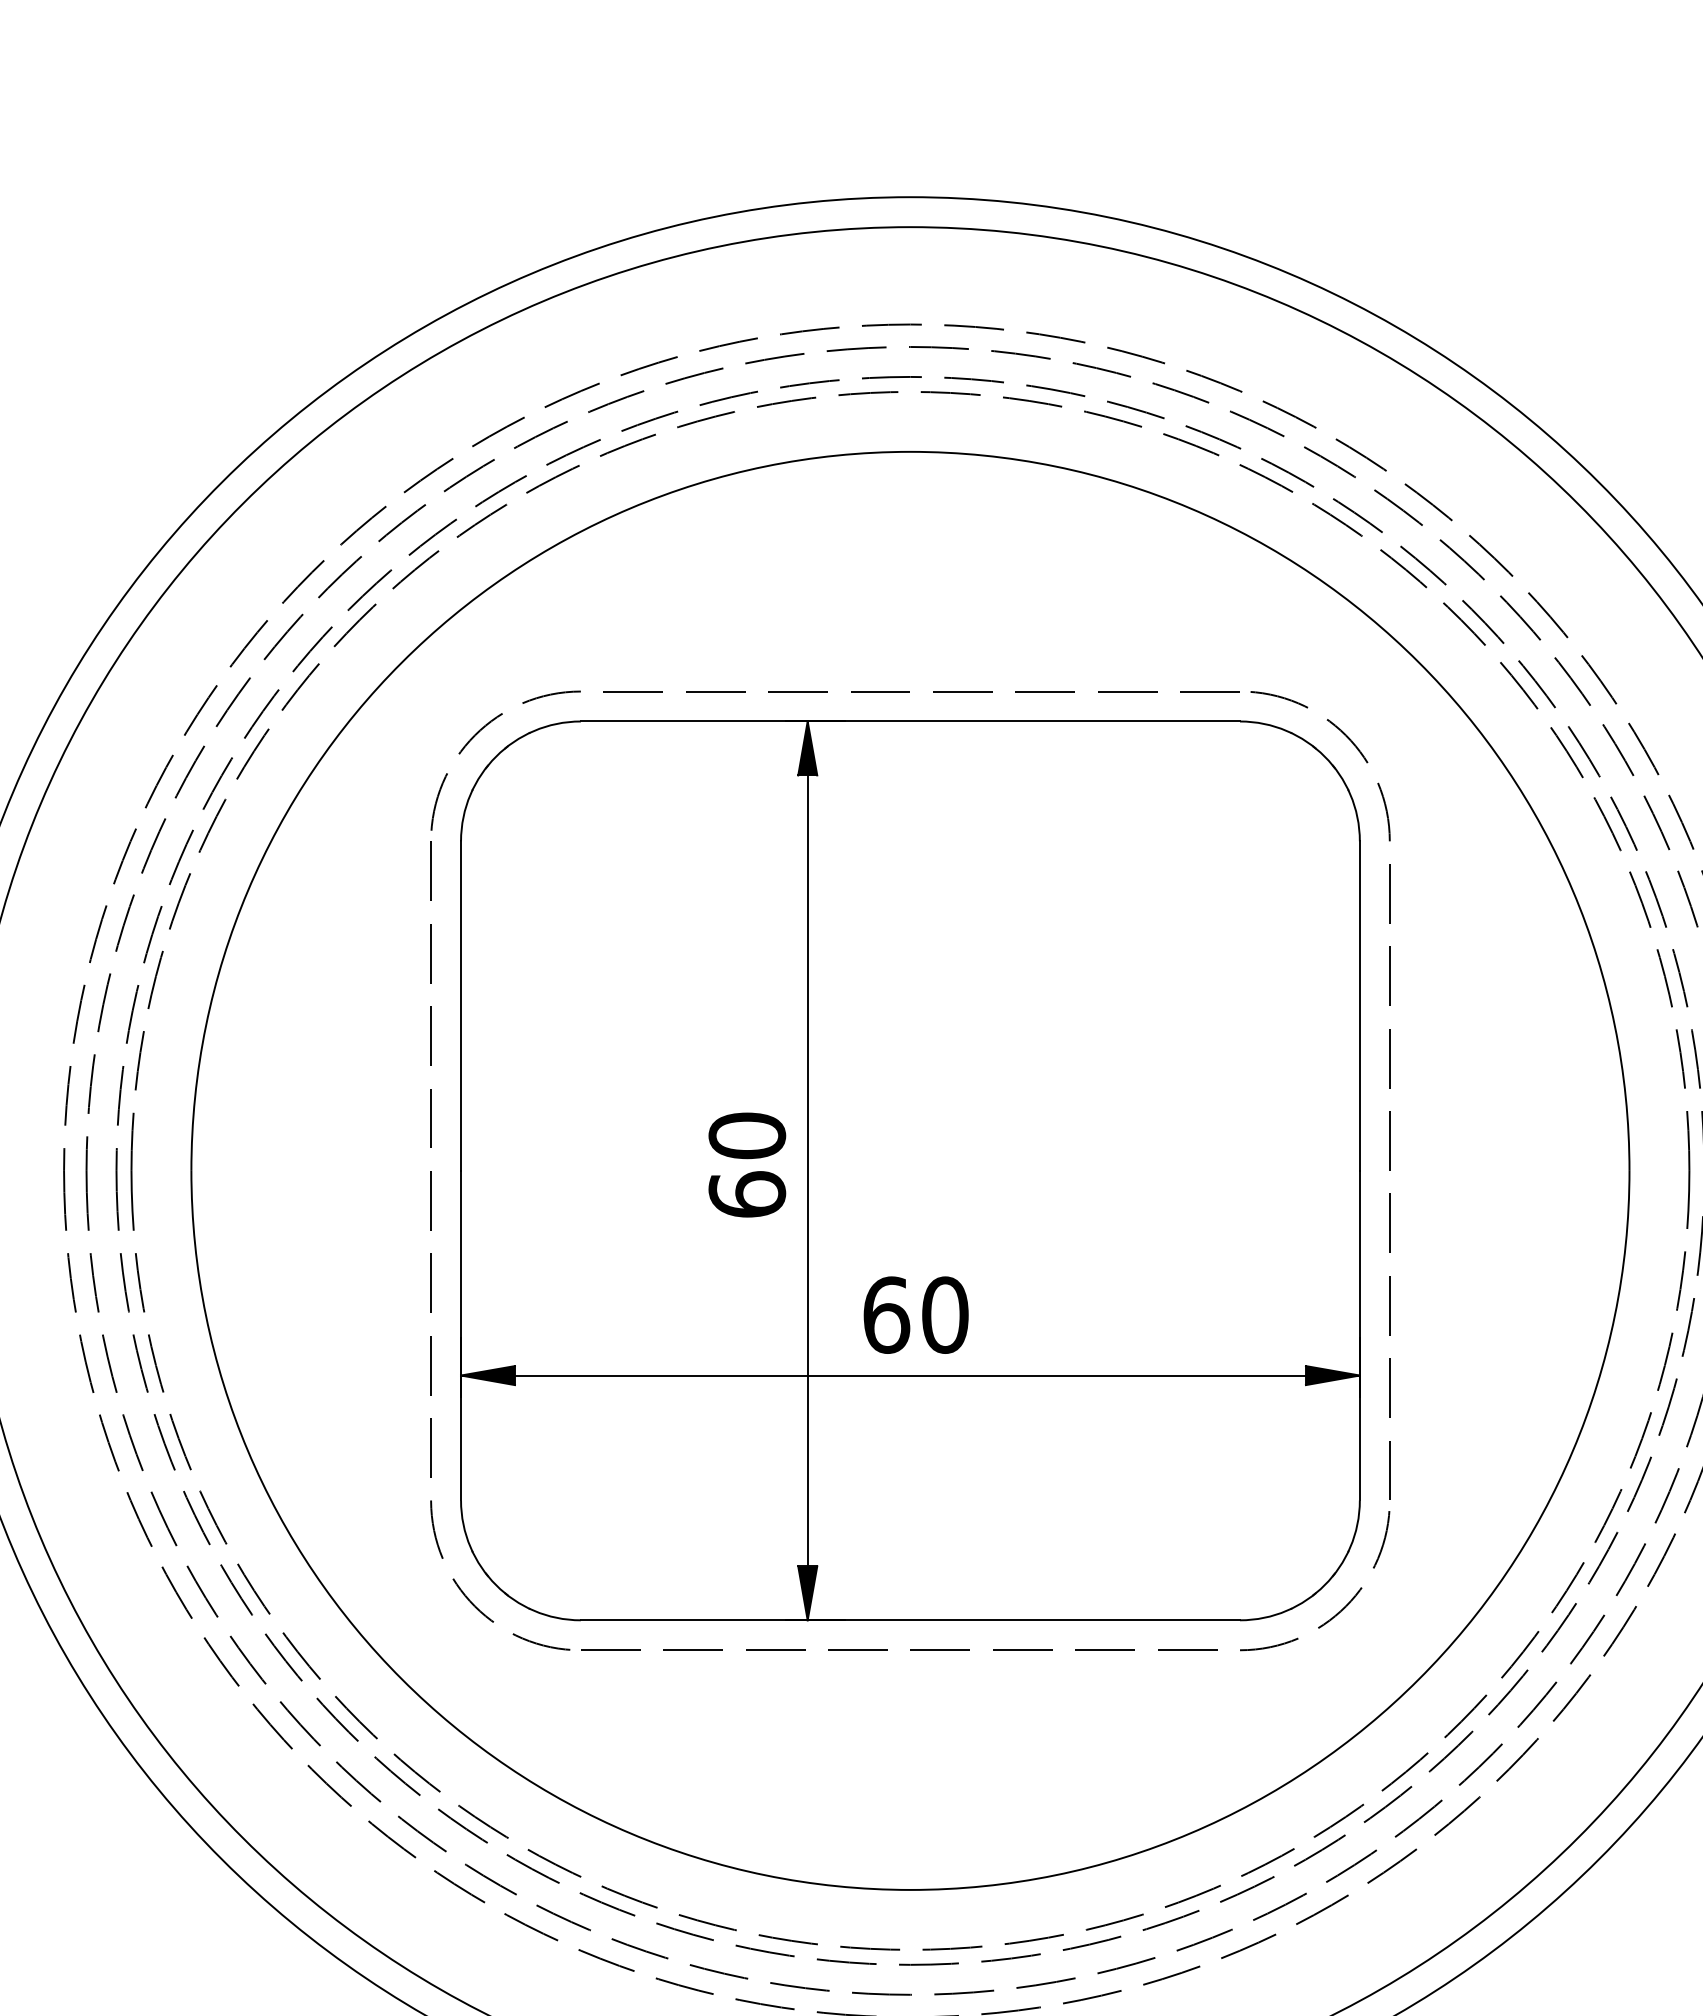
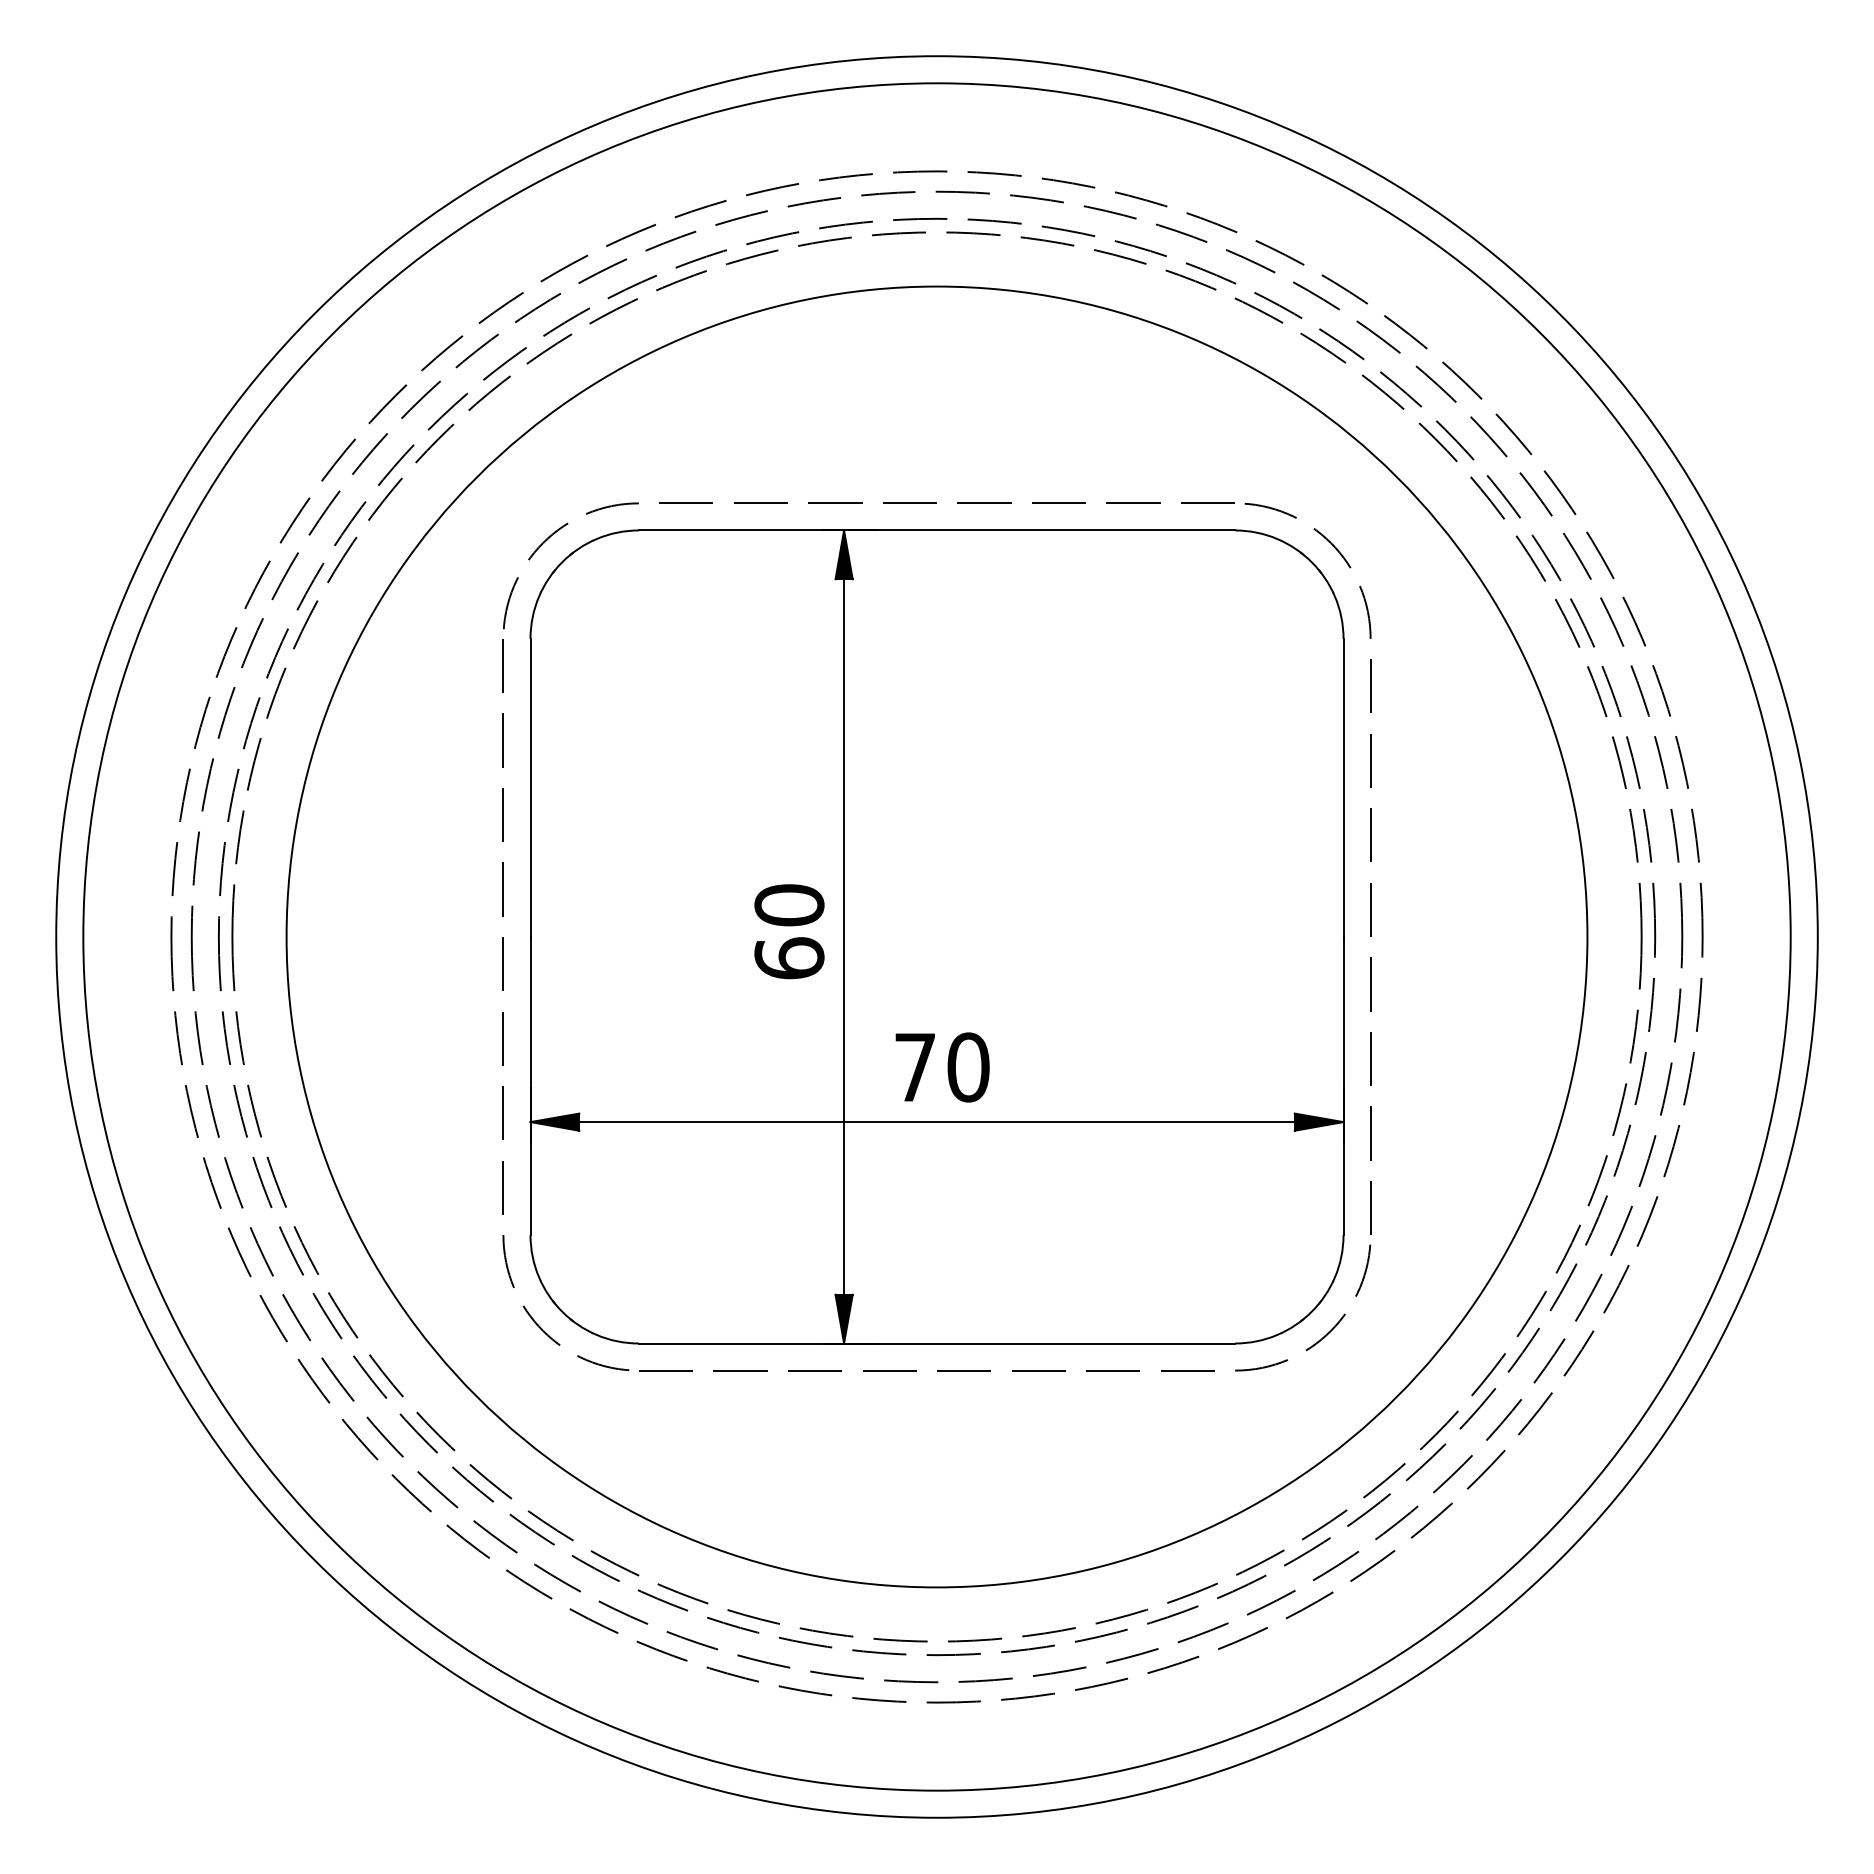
text: (886, 1315) -> (915, 1067), 60 -> 70

